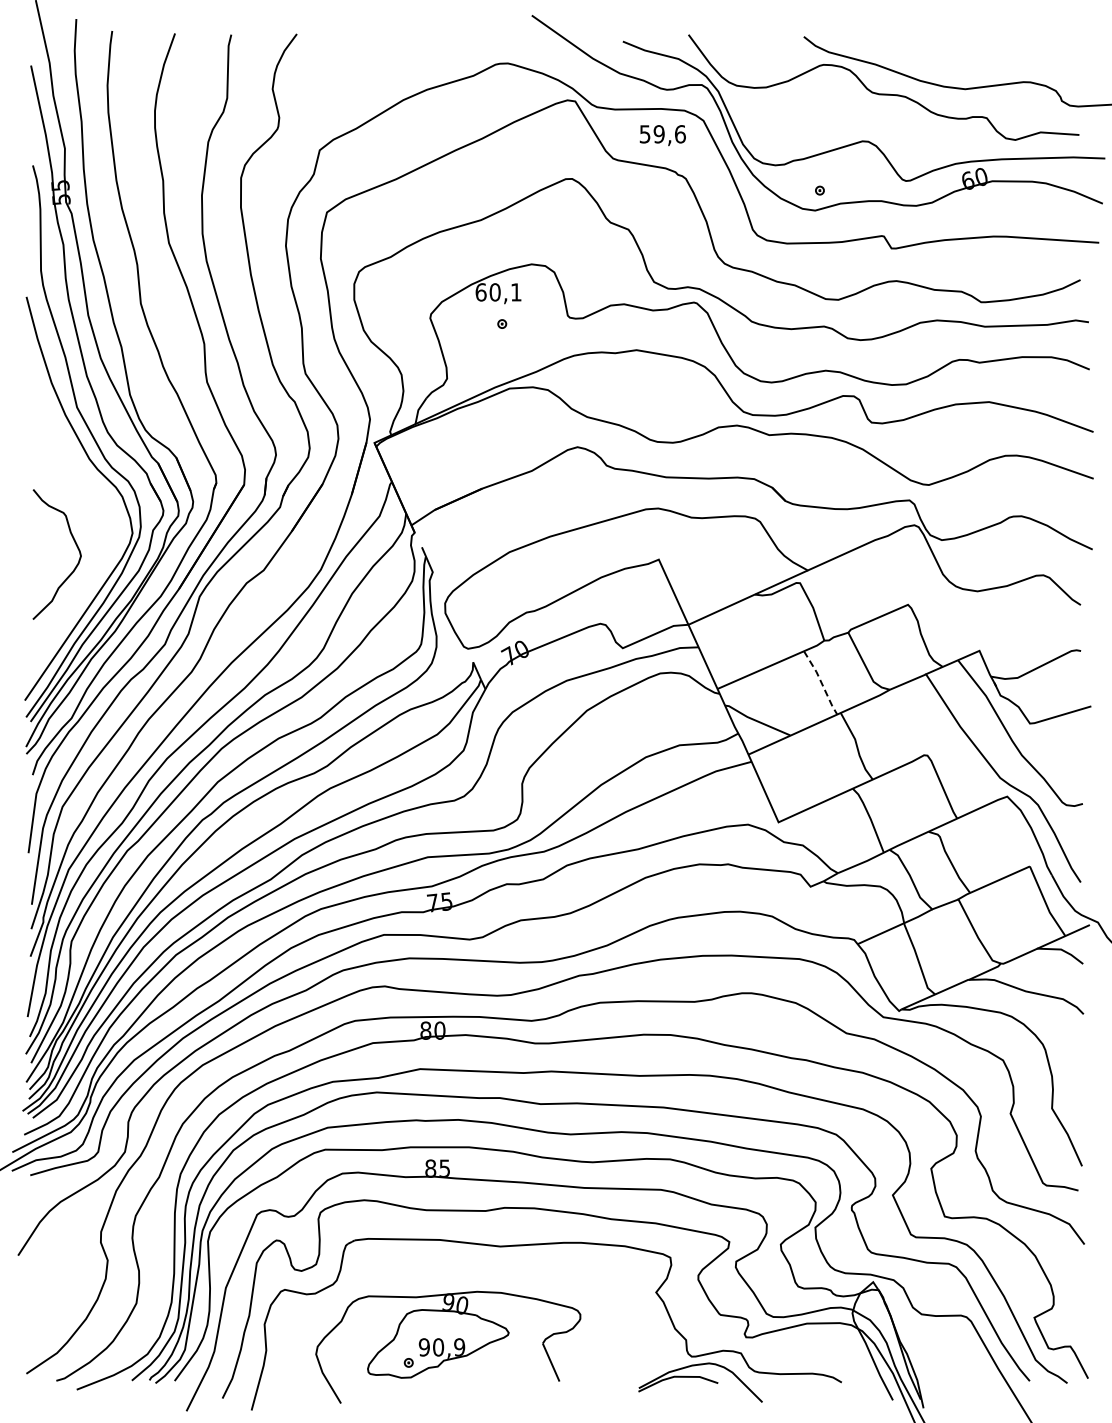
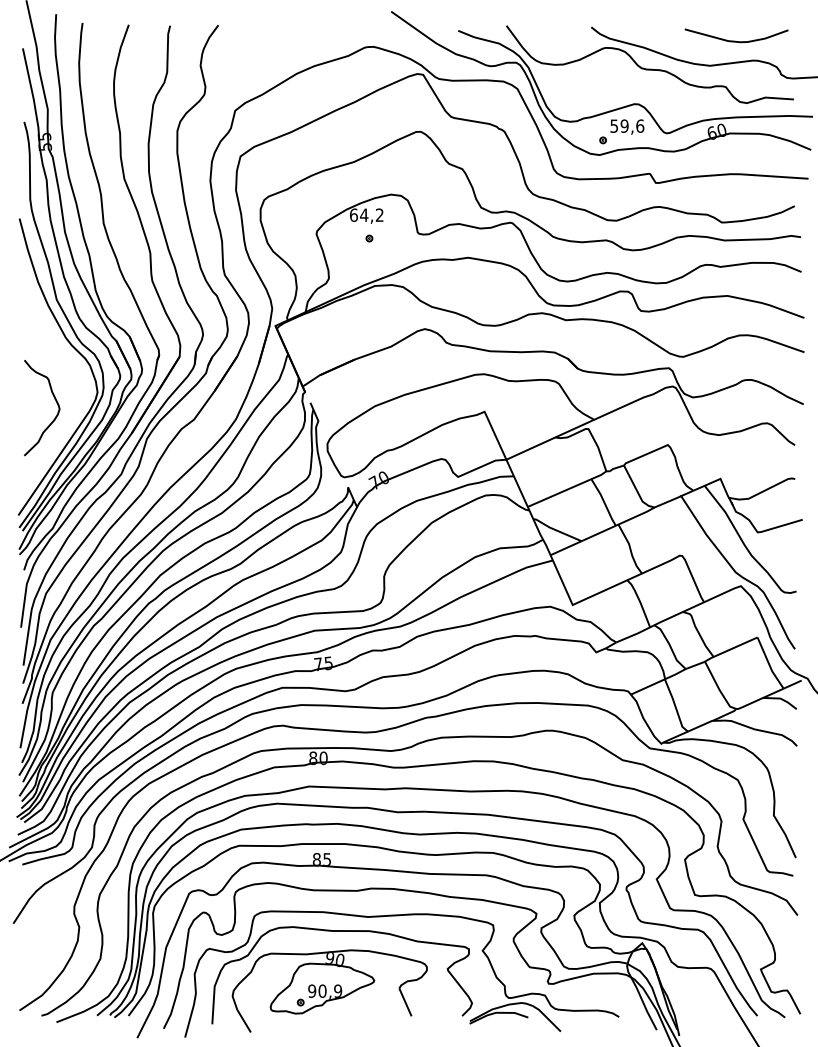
curve: (1001, 55) -> (736, 41), added
text: (662, 135) -> (627, 127), moved
text: (505, 292) -> (371, 215), 60,1 -> 64,2
line: (821, 682) -> (604, 502), dashed -> solid
curve: (464, 1266) -> (341, 931), added

